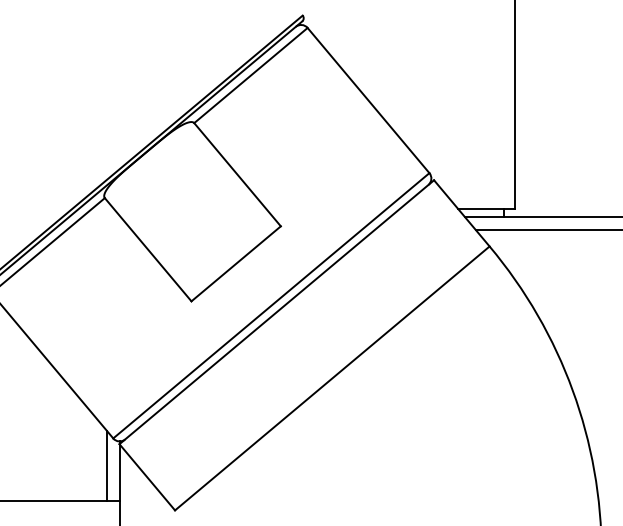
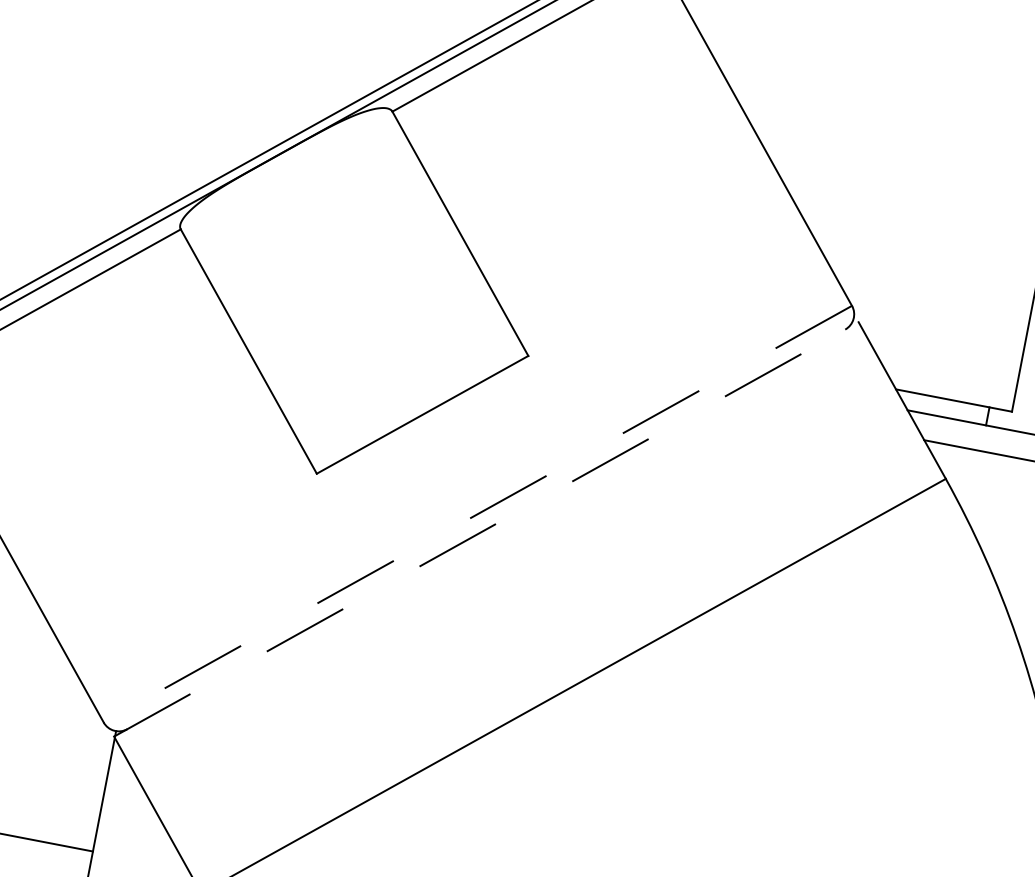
line: (270, 306) -> (475, 515), solid -> dashed
line: (277, 311) -> (488, 528), solid -> dashed
line: (106, 465) -> (79, 774), removed

